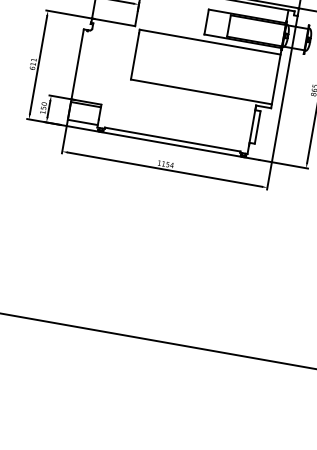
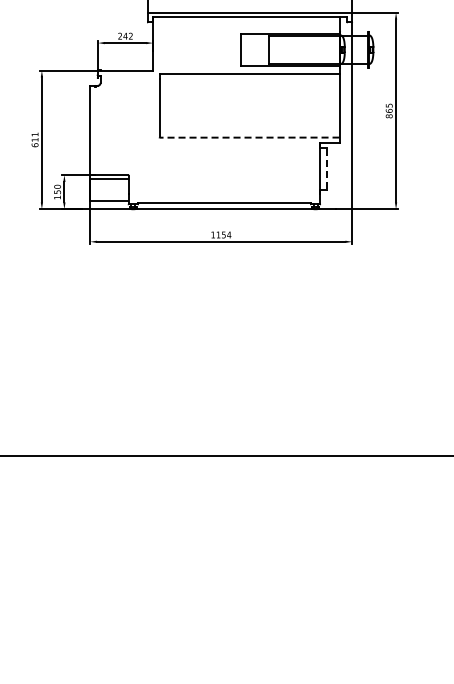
line: (201, 91) -> (249, 137), solid -> dashed
line: (258, 127) -> (327, 169), solid -> dashed

